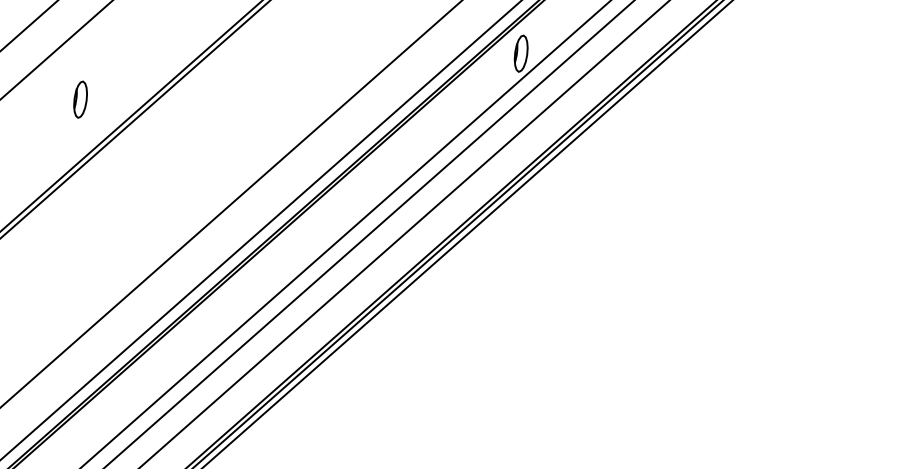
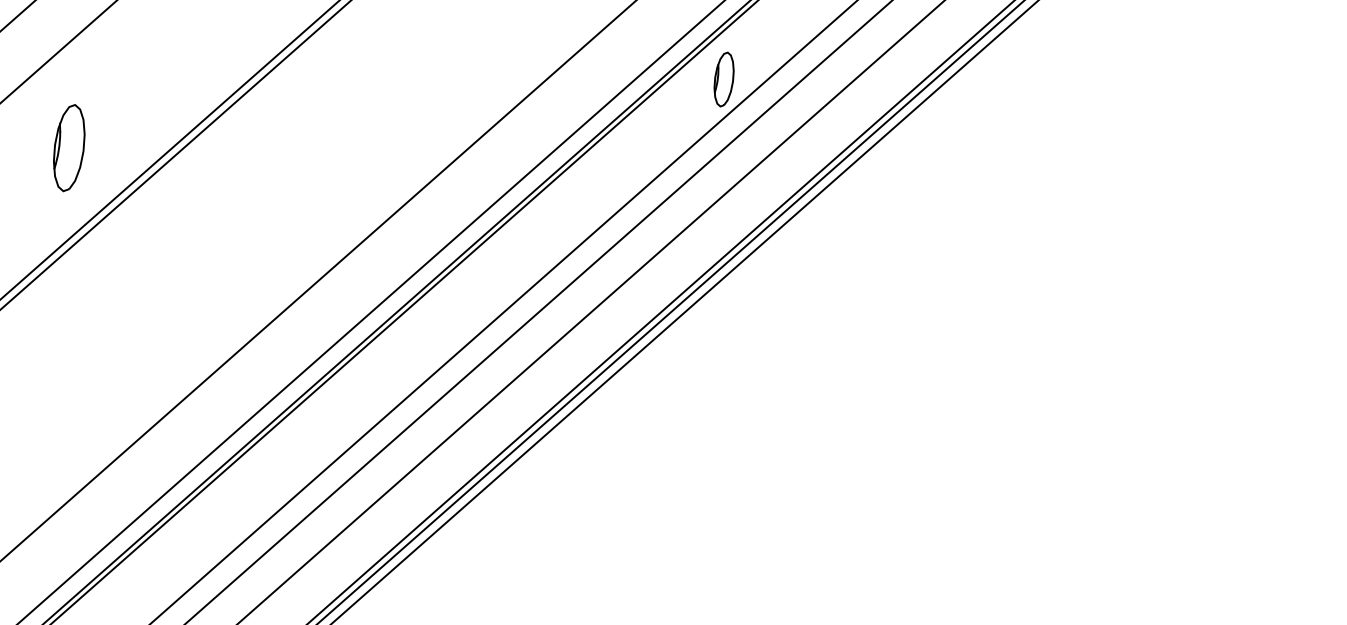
part: (80, 99) -> (68, 147), size x1.6

